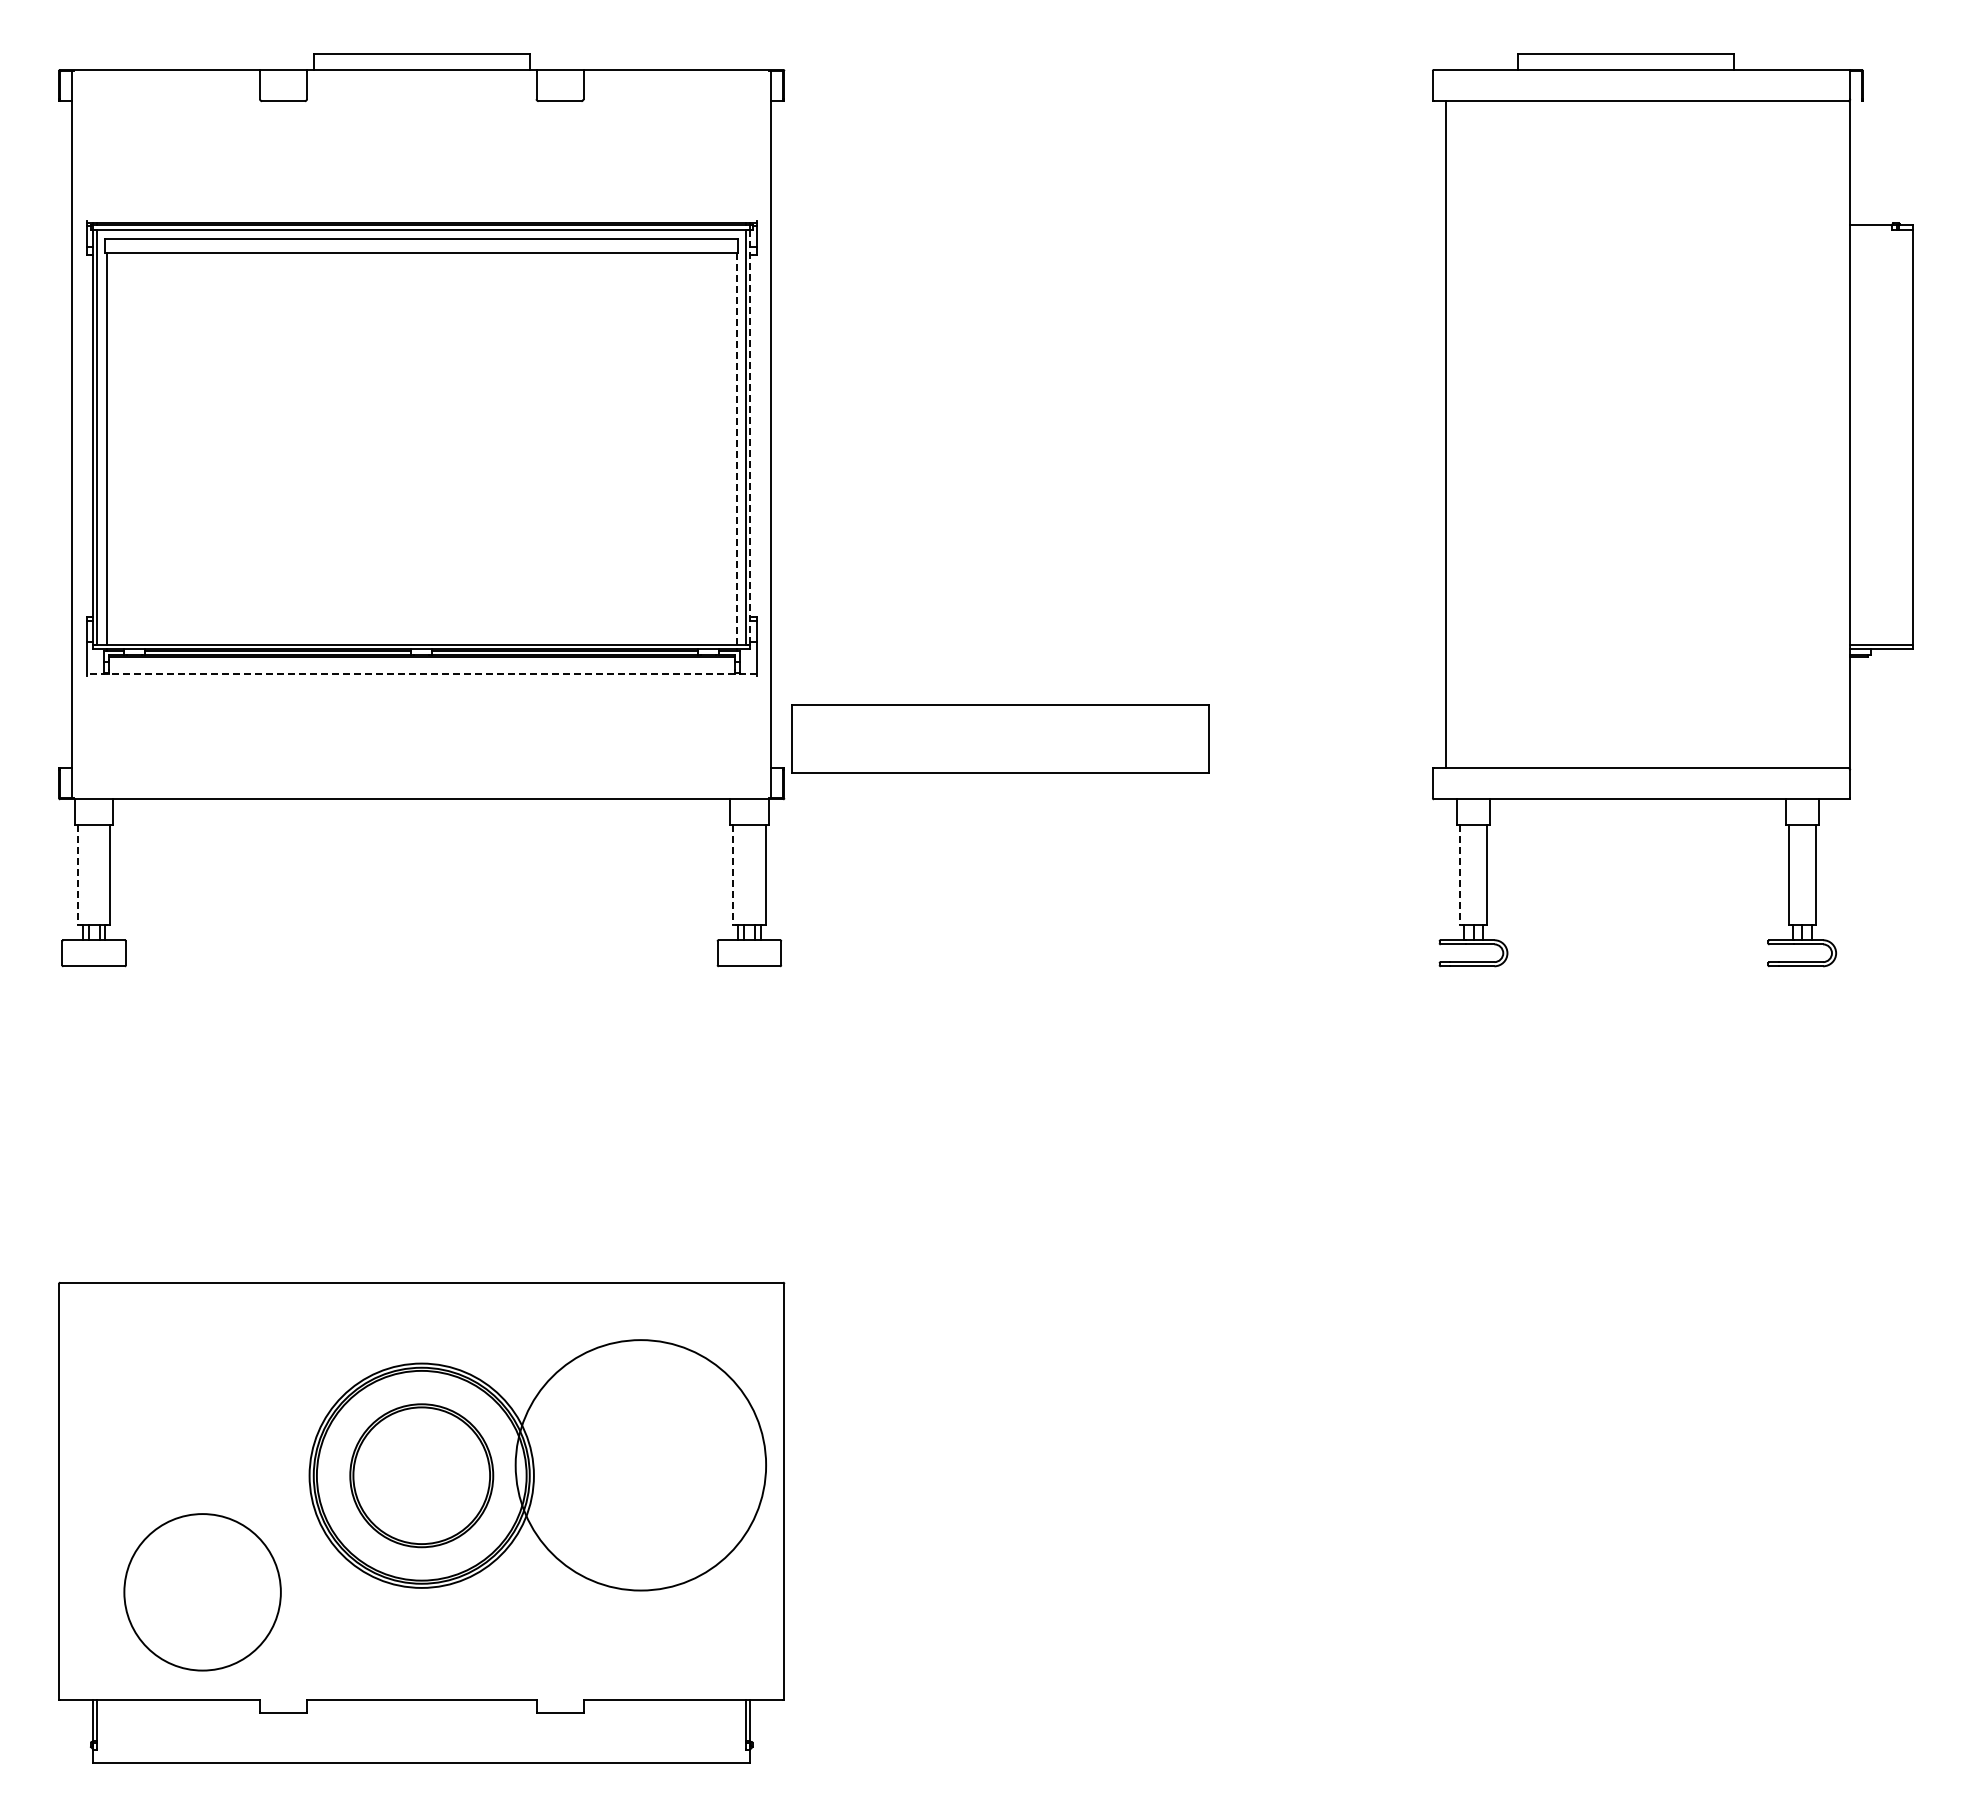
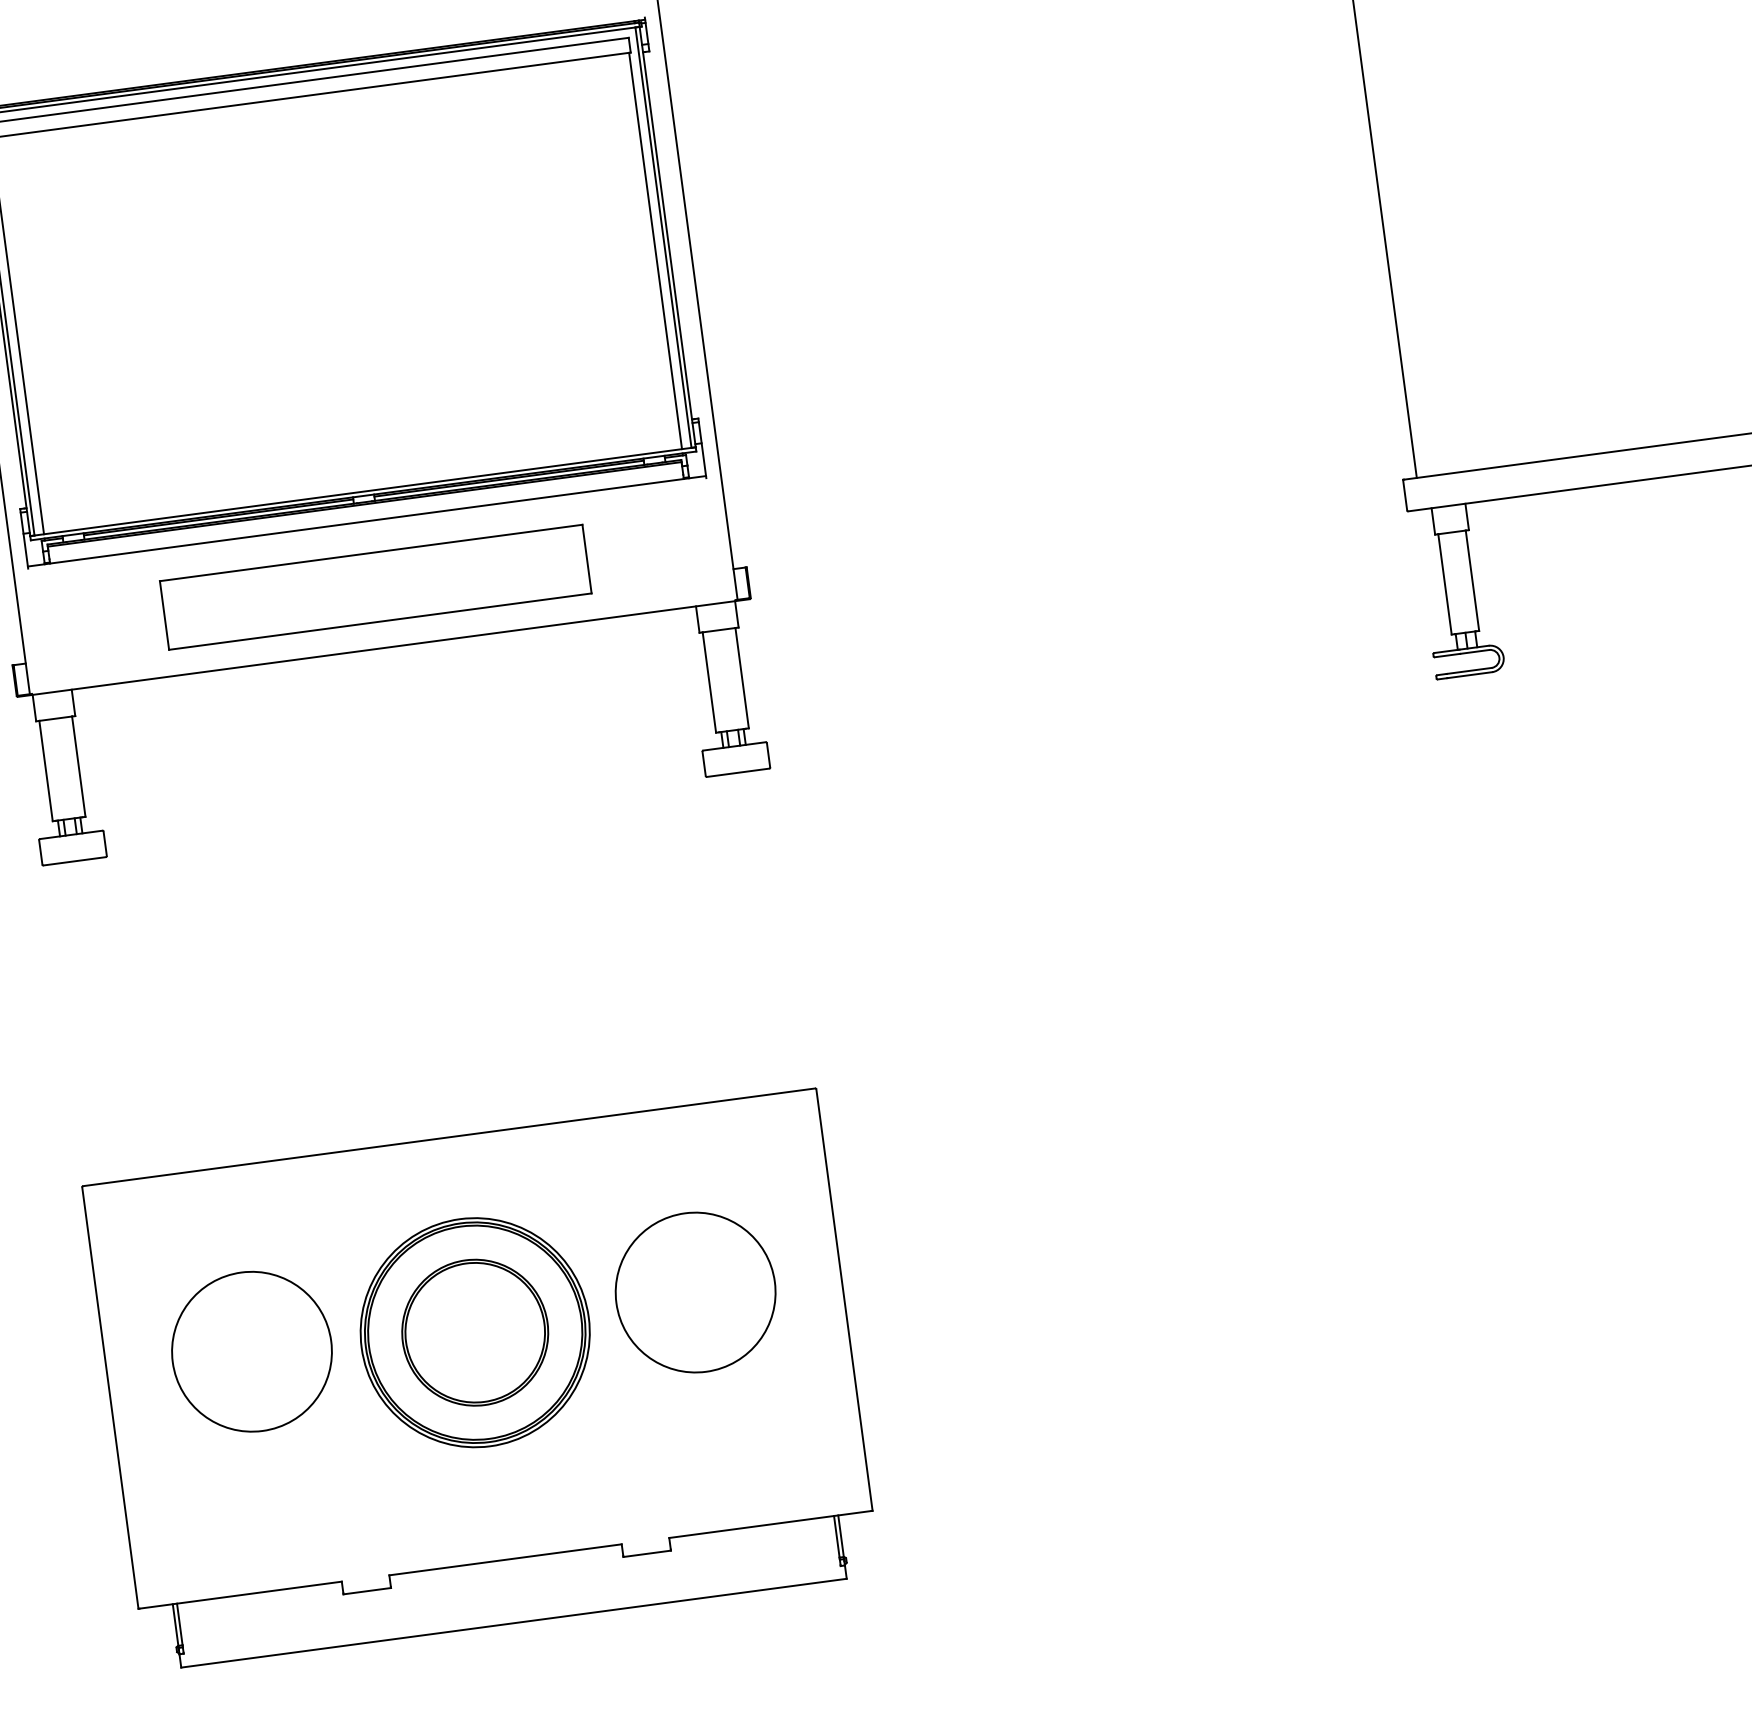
line: (750, 437) -> (667, 237), dashed -> solid
line: (736, 449) -> (655, 251), dashed -> solid
line: (421, 674) -> (366, 521), dashed -> solid
part: (1000, 738) -> (375, 586), moved
line: (77, 875) -> (45, 771), dashed -> solid
line: (733, 875) -> (709, 683), dashed -> solid
line: (1459, 875) -> (1444, 584), dashed -> solid
circle: (640, 1465) -> (695, 1292), size x0.62
circle: (202, 1592) -> (251, 1351), moved

